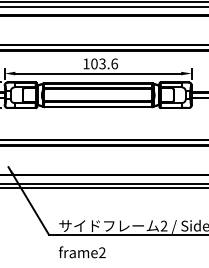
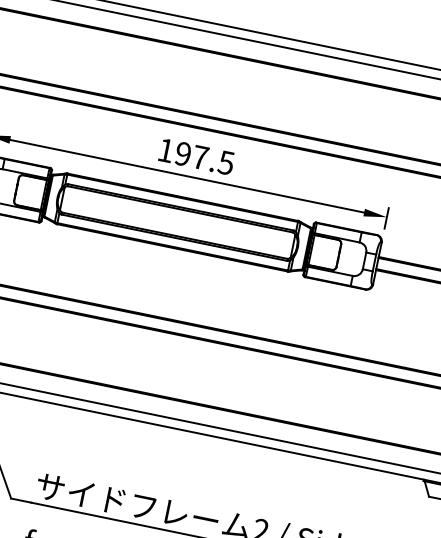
text: (104, 63) -> (204, 157), 103.6 -> 197.5

